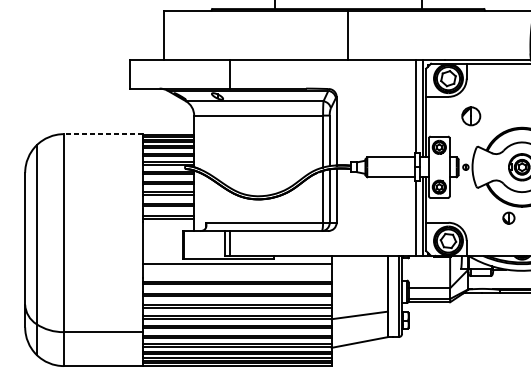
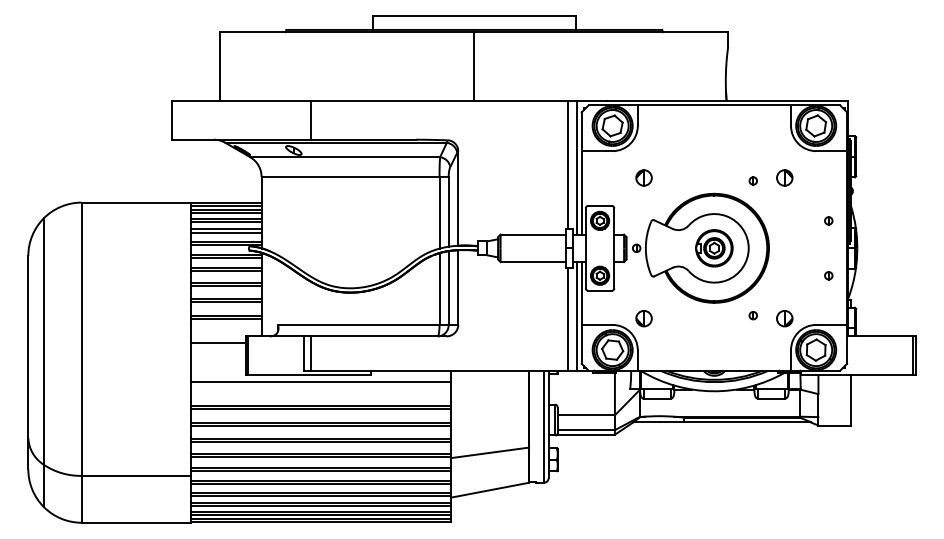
part: (470, 115) -> (643, 177), size x0.62
line: (103, 134) -> (136, 202), dashed -> solid
part: (508, 218) -> (643, 318), moved
line: (162, 235) -> (217, 342), added

